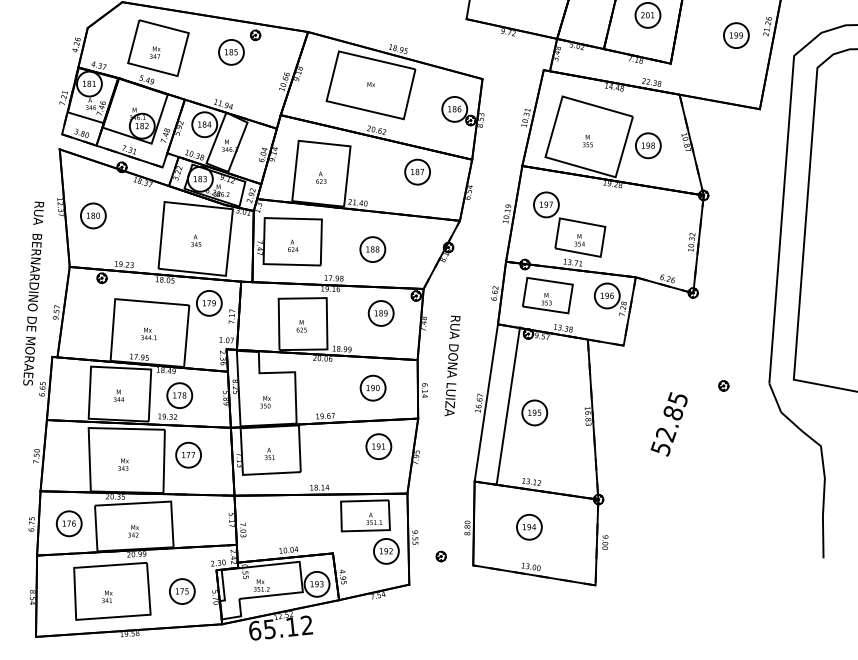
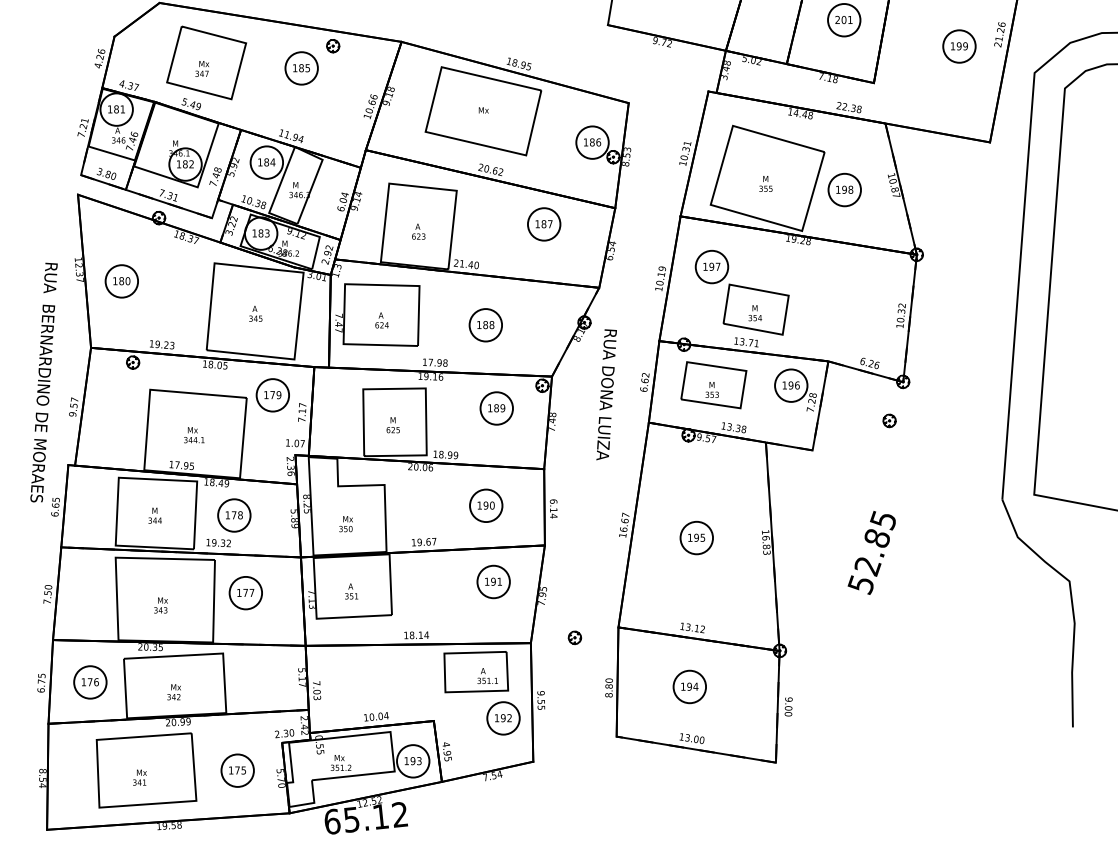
text: (452, 365) -> (606, 394), moved
part: (723, 385) -> (889, 420), moved
line: (507, 405) -> (632, 524), moved
part: (440, 556) -> (573, 637), moved

